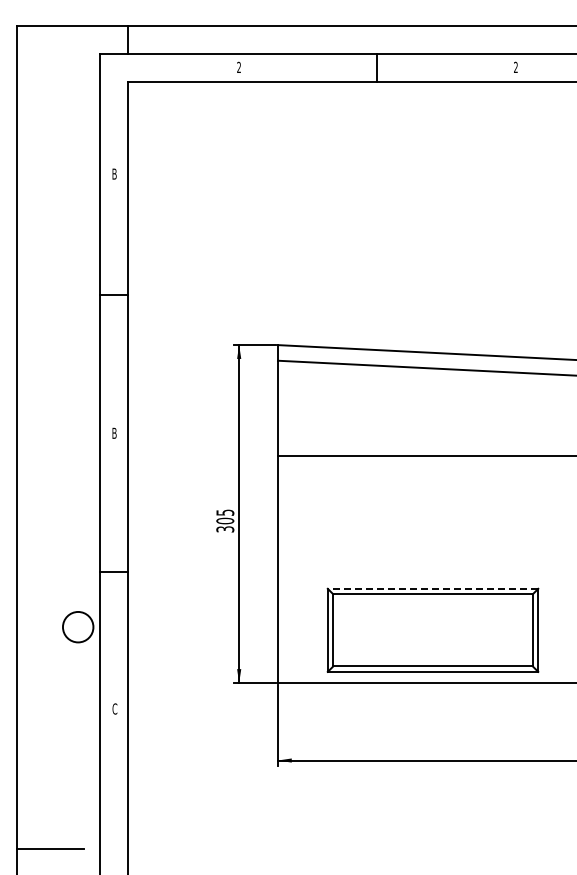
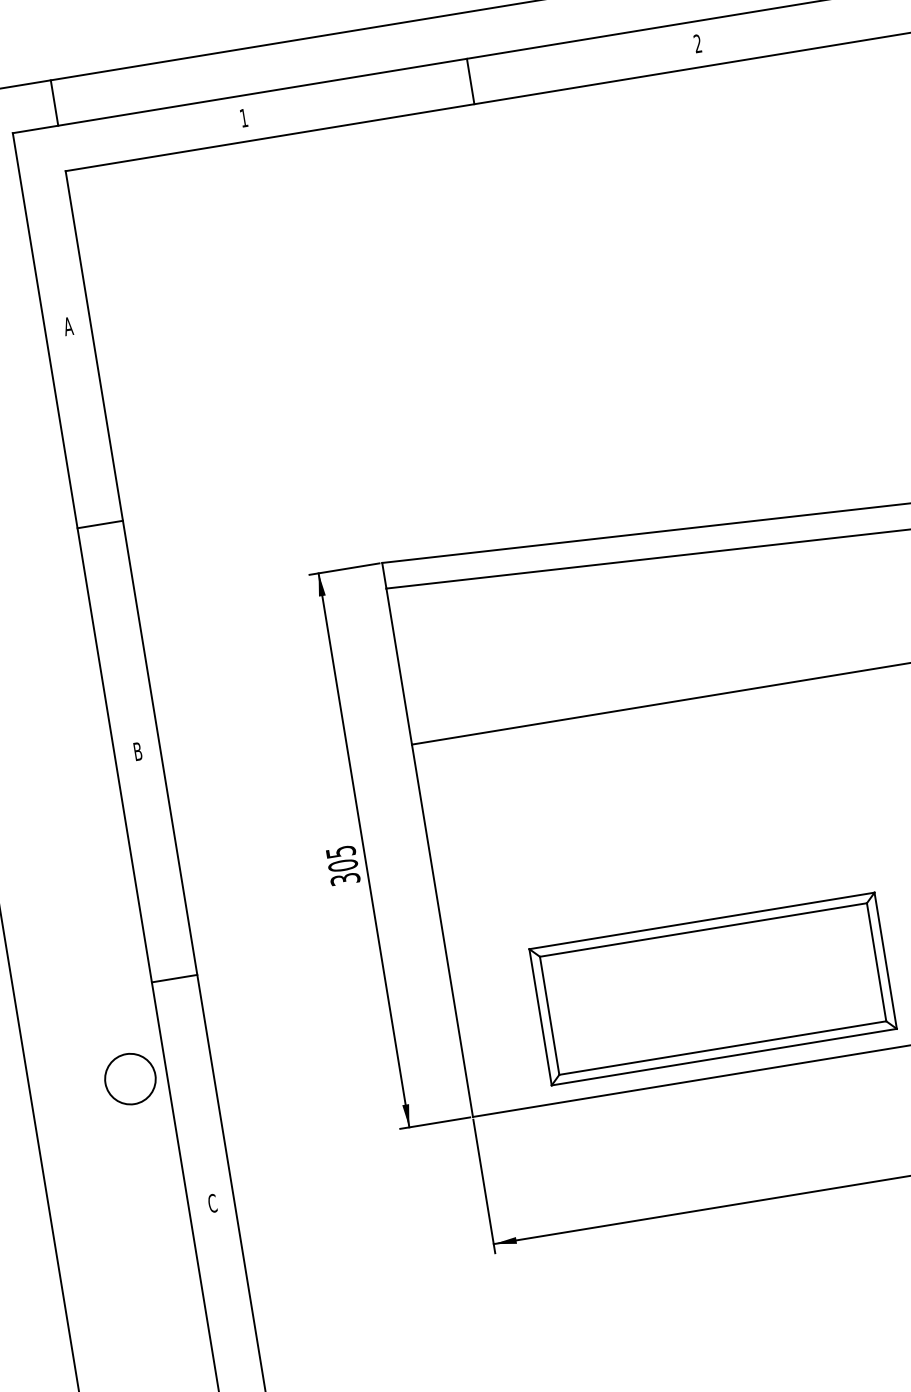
text: (238, 66) -> (242, 116), 2 -> 1
text: (114, 173) -> (68, 325), B -> A
line: (432, 588) -> (701, 920), dashed -> solid

